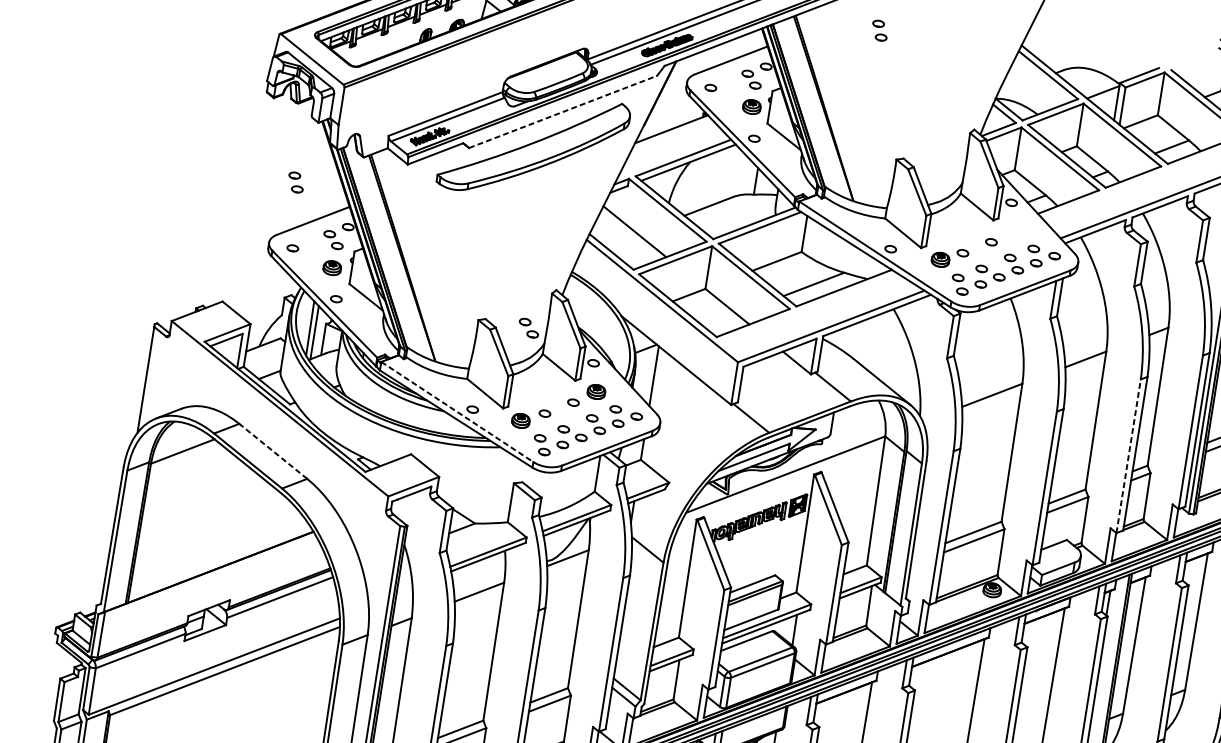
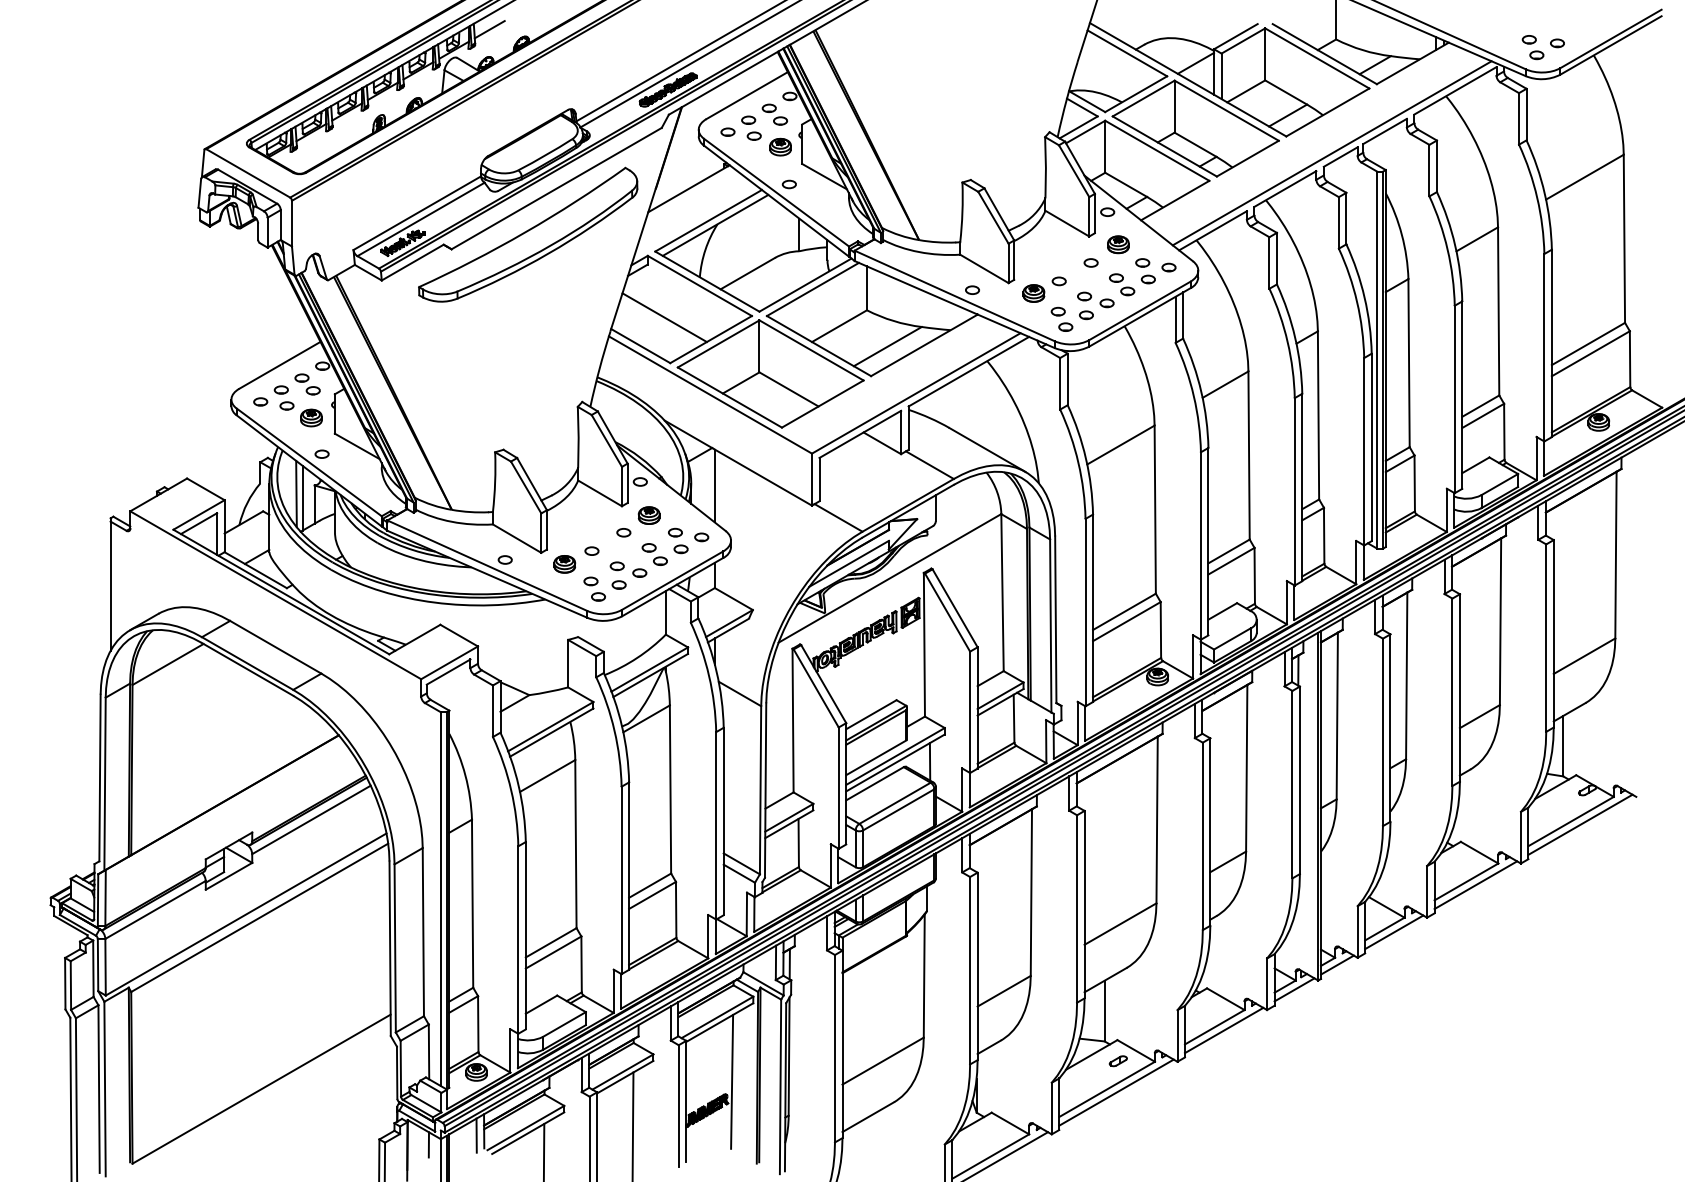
part: (880, 30) -> (751, 127), moved
line: (563, 111) -> (557, 188), dashed -> solid
part: (295, 182) -> (283, 397), moved
part: (1016, 230) -> (1118, 244), added
part: (528, 328) -> (556, 452), removed
line: (457, 411) -> (487, 565), dashed -> solid
line: (273, 451) -> (275, 647), dashed -> solid
line: (1128, 455) -> (1294, 491), dashed -> solid

